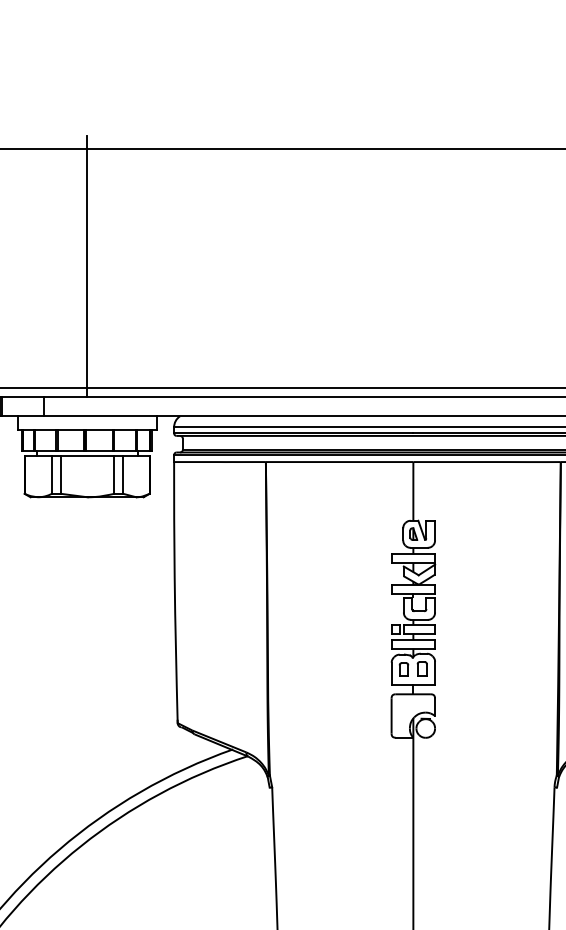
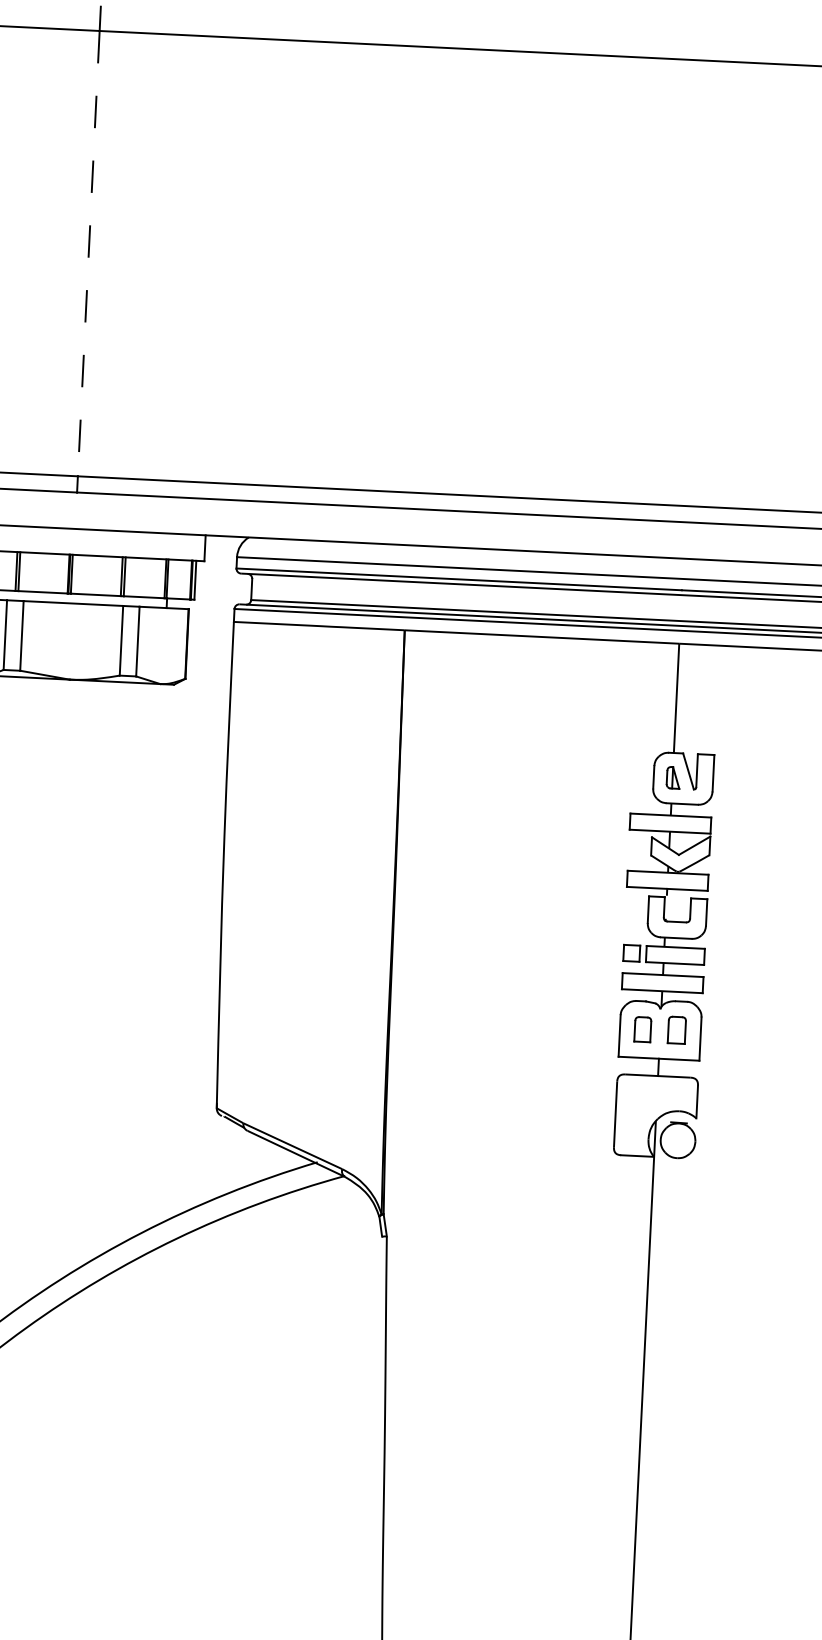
line: (86, 268) -> (88, 253), solid -> dashed

